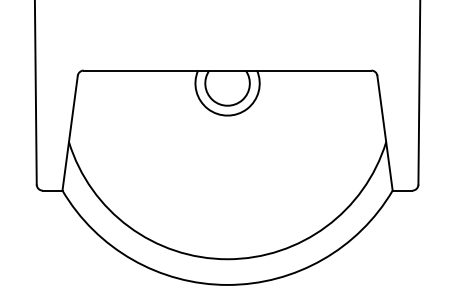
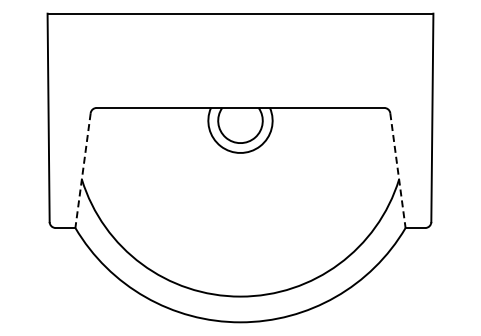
line: (70, 133) -> (83, 170), solid -> dashed
line: (384, 133) -> (397, 170), solid -> dashed

